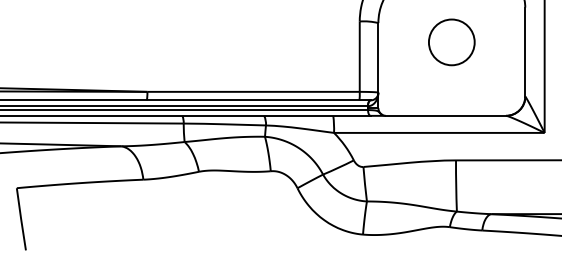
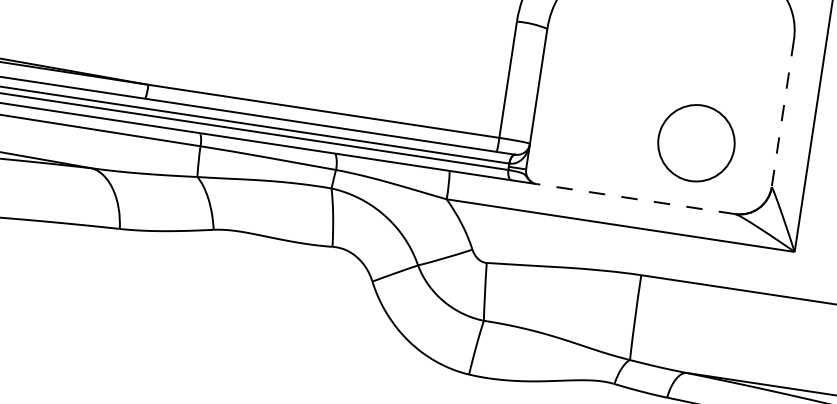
circle: (451, 42) -> (695, 143), moved
line: (525, 52) -> (783, 114), solid -> dashed
line: (445, 115) -> (635, 198), solid -> dashed

